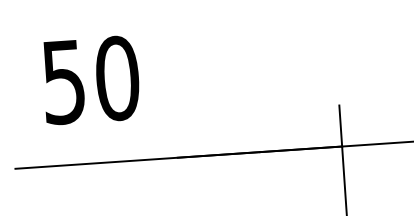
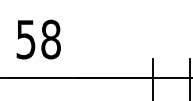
text: (116, 78) -> (50, 39), 50 -> 58

